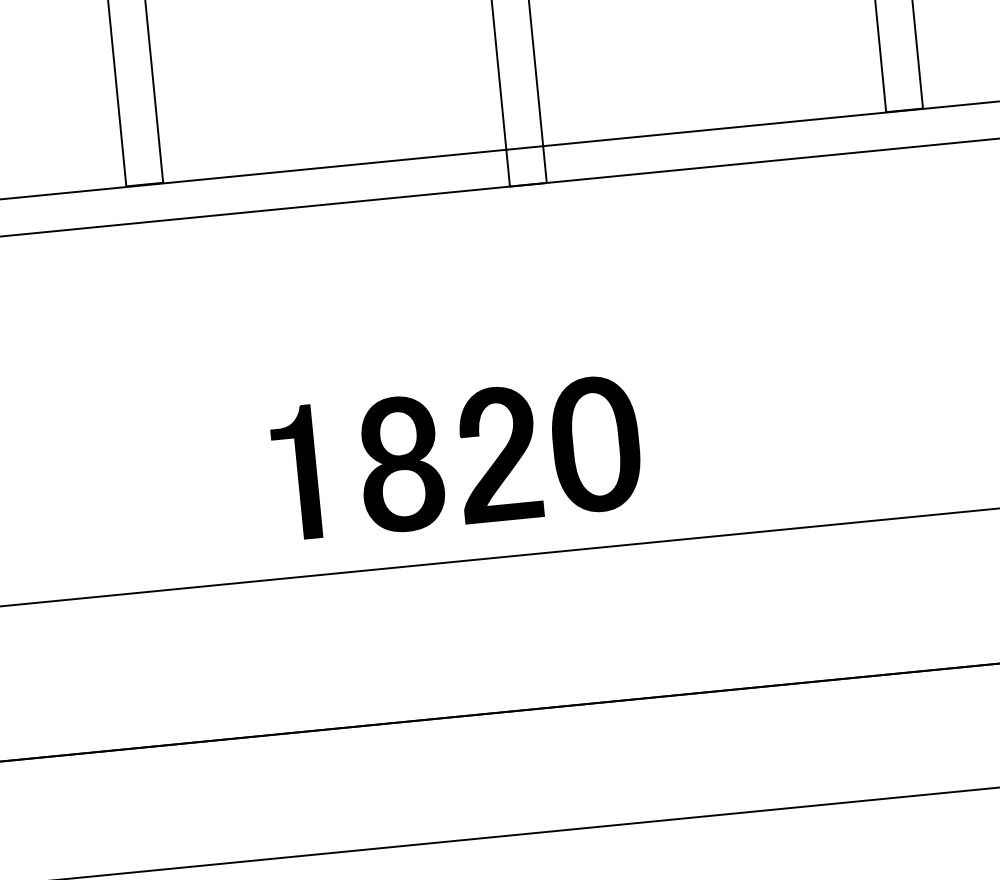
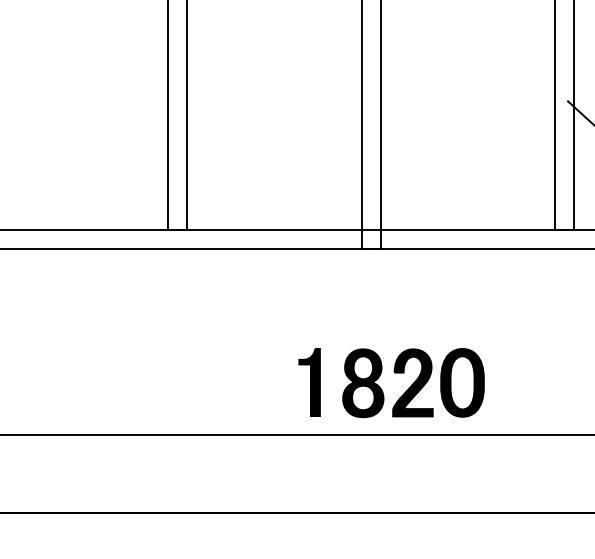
part: (460, 439) -> (394, 373), moved

